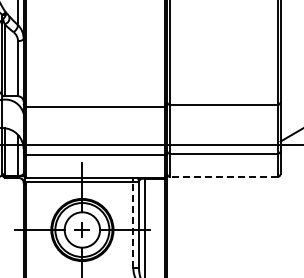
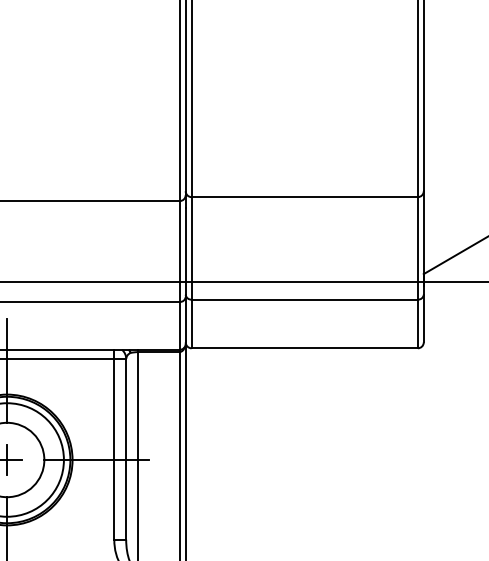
line: (223, 176) -> (303, 347), dashed -> solid
line: (133, 224) -> (114, 448), dashed -> solid

